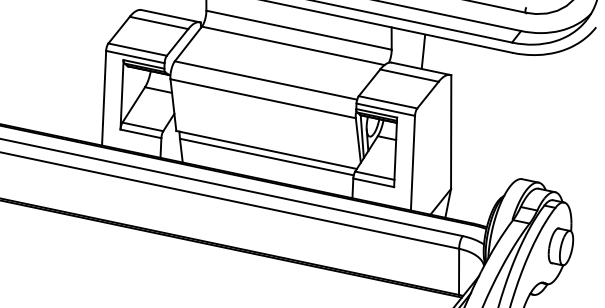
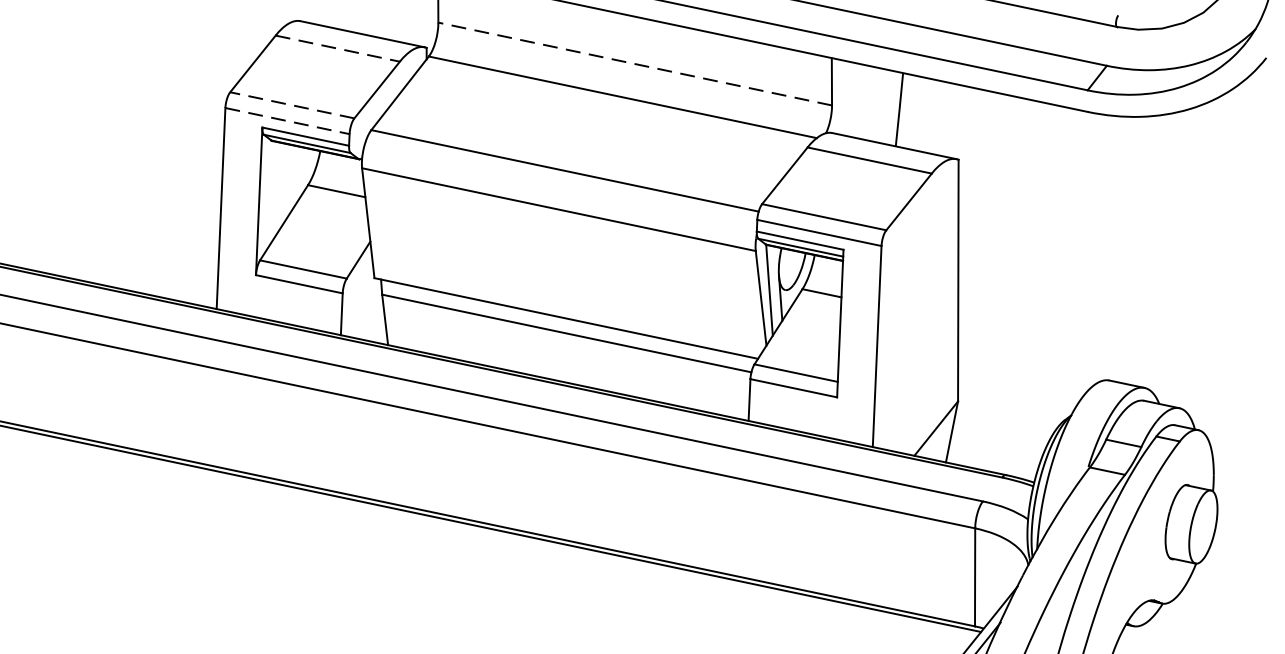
line: (159, 22) -> (338, 47), solid -> dashed
line: (299, 30) -> (636, 64), solid -> dashed
line: (137, 49) -> (291, 105), solid -> dashed
line: (135, 57) -> (287, 122), solid -> dashed

